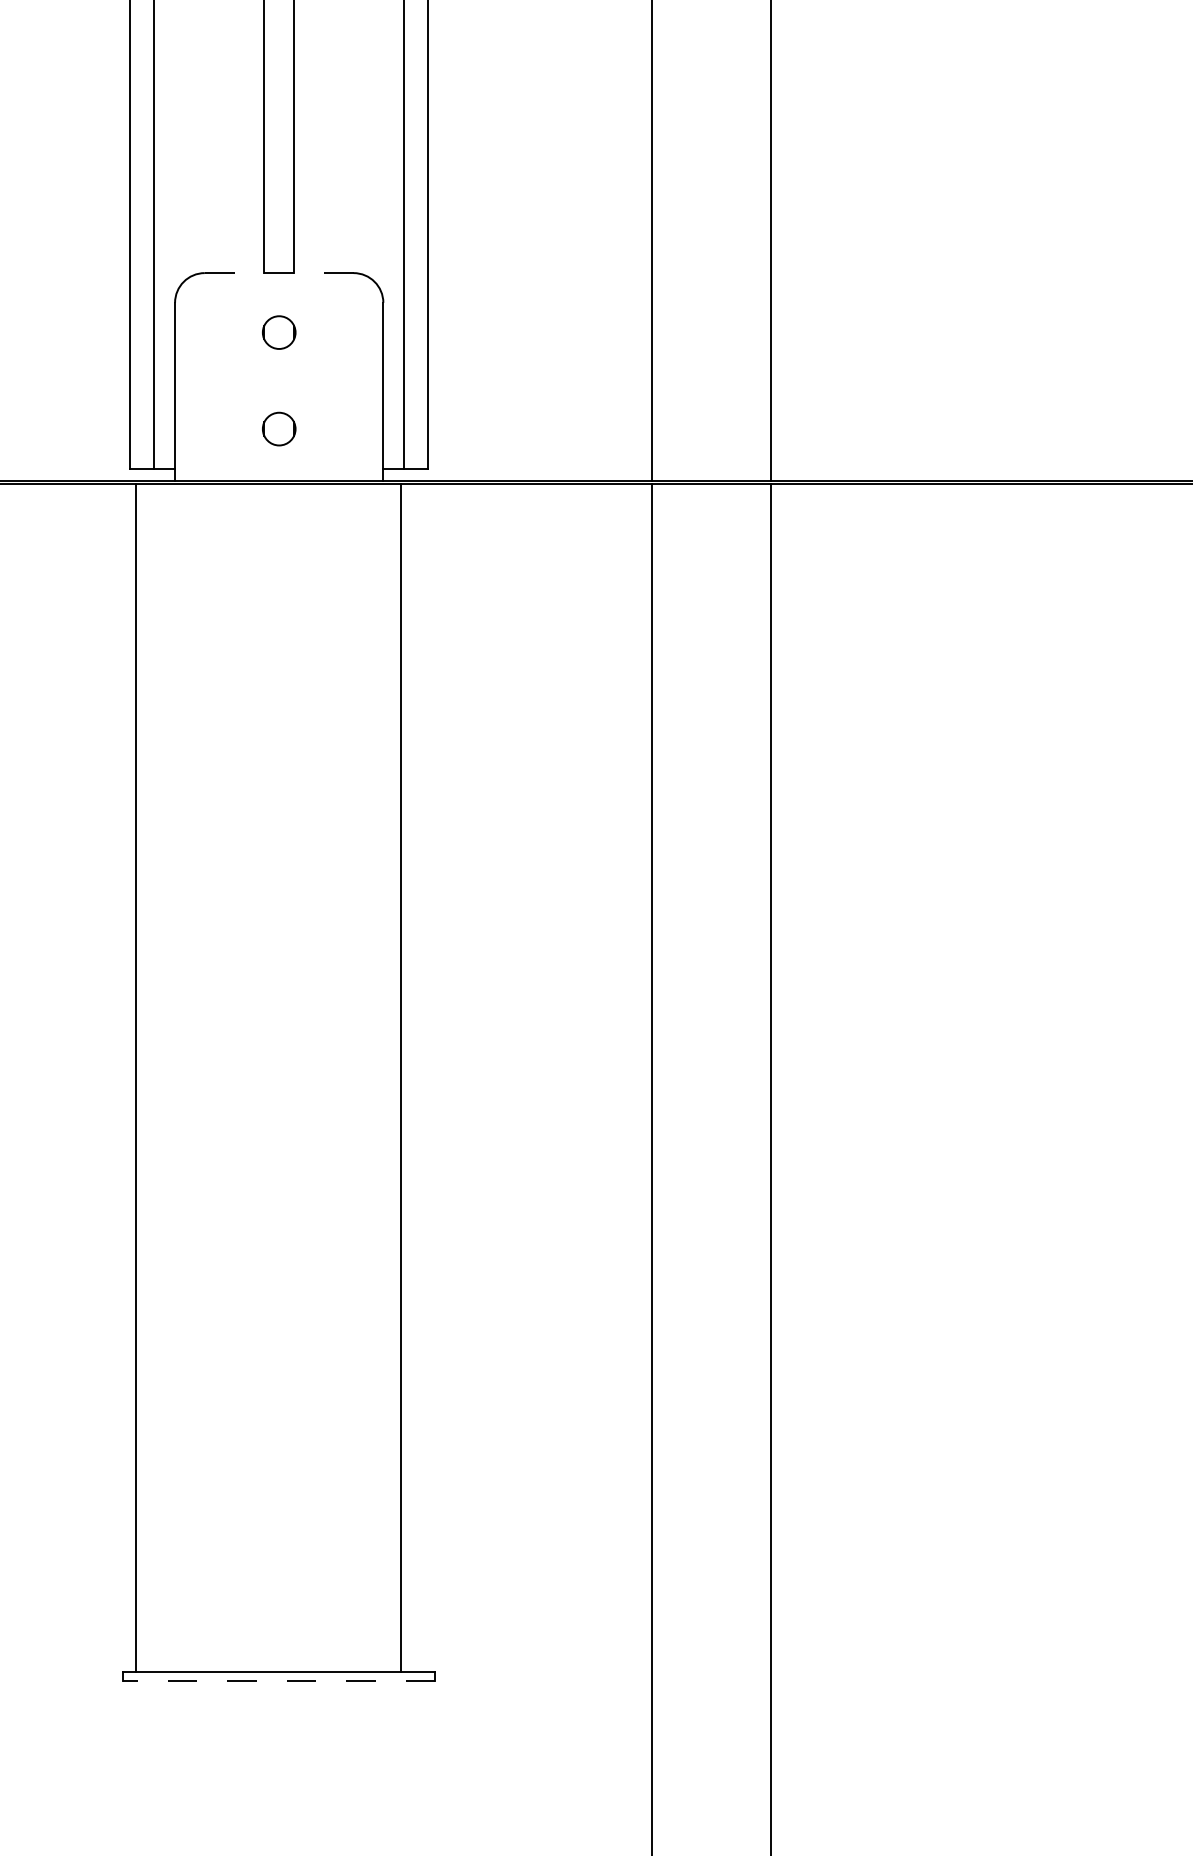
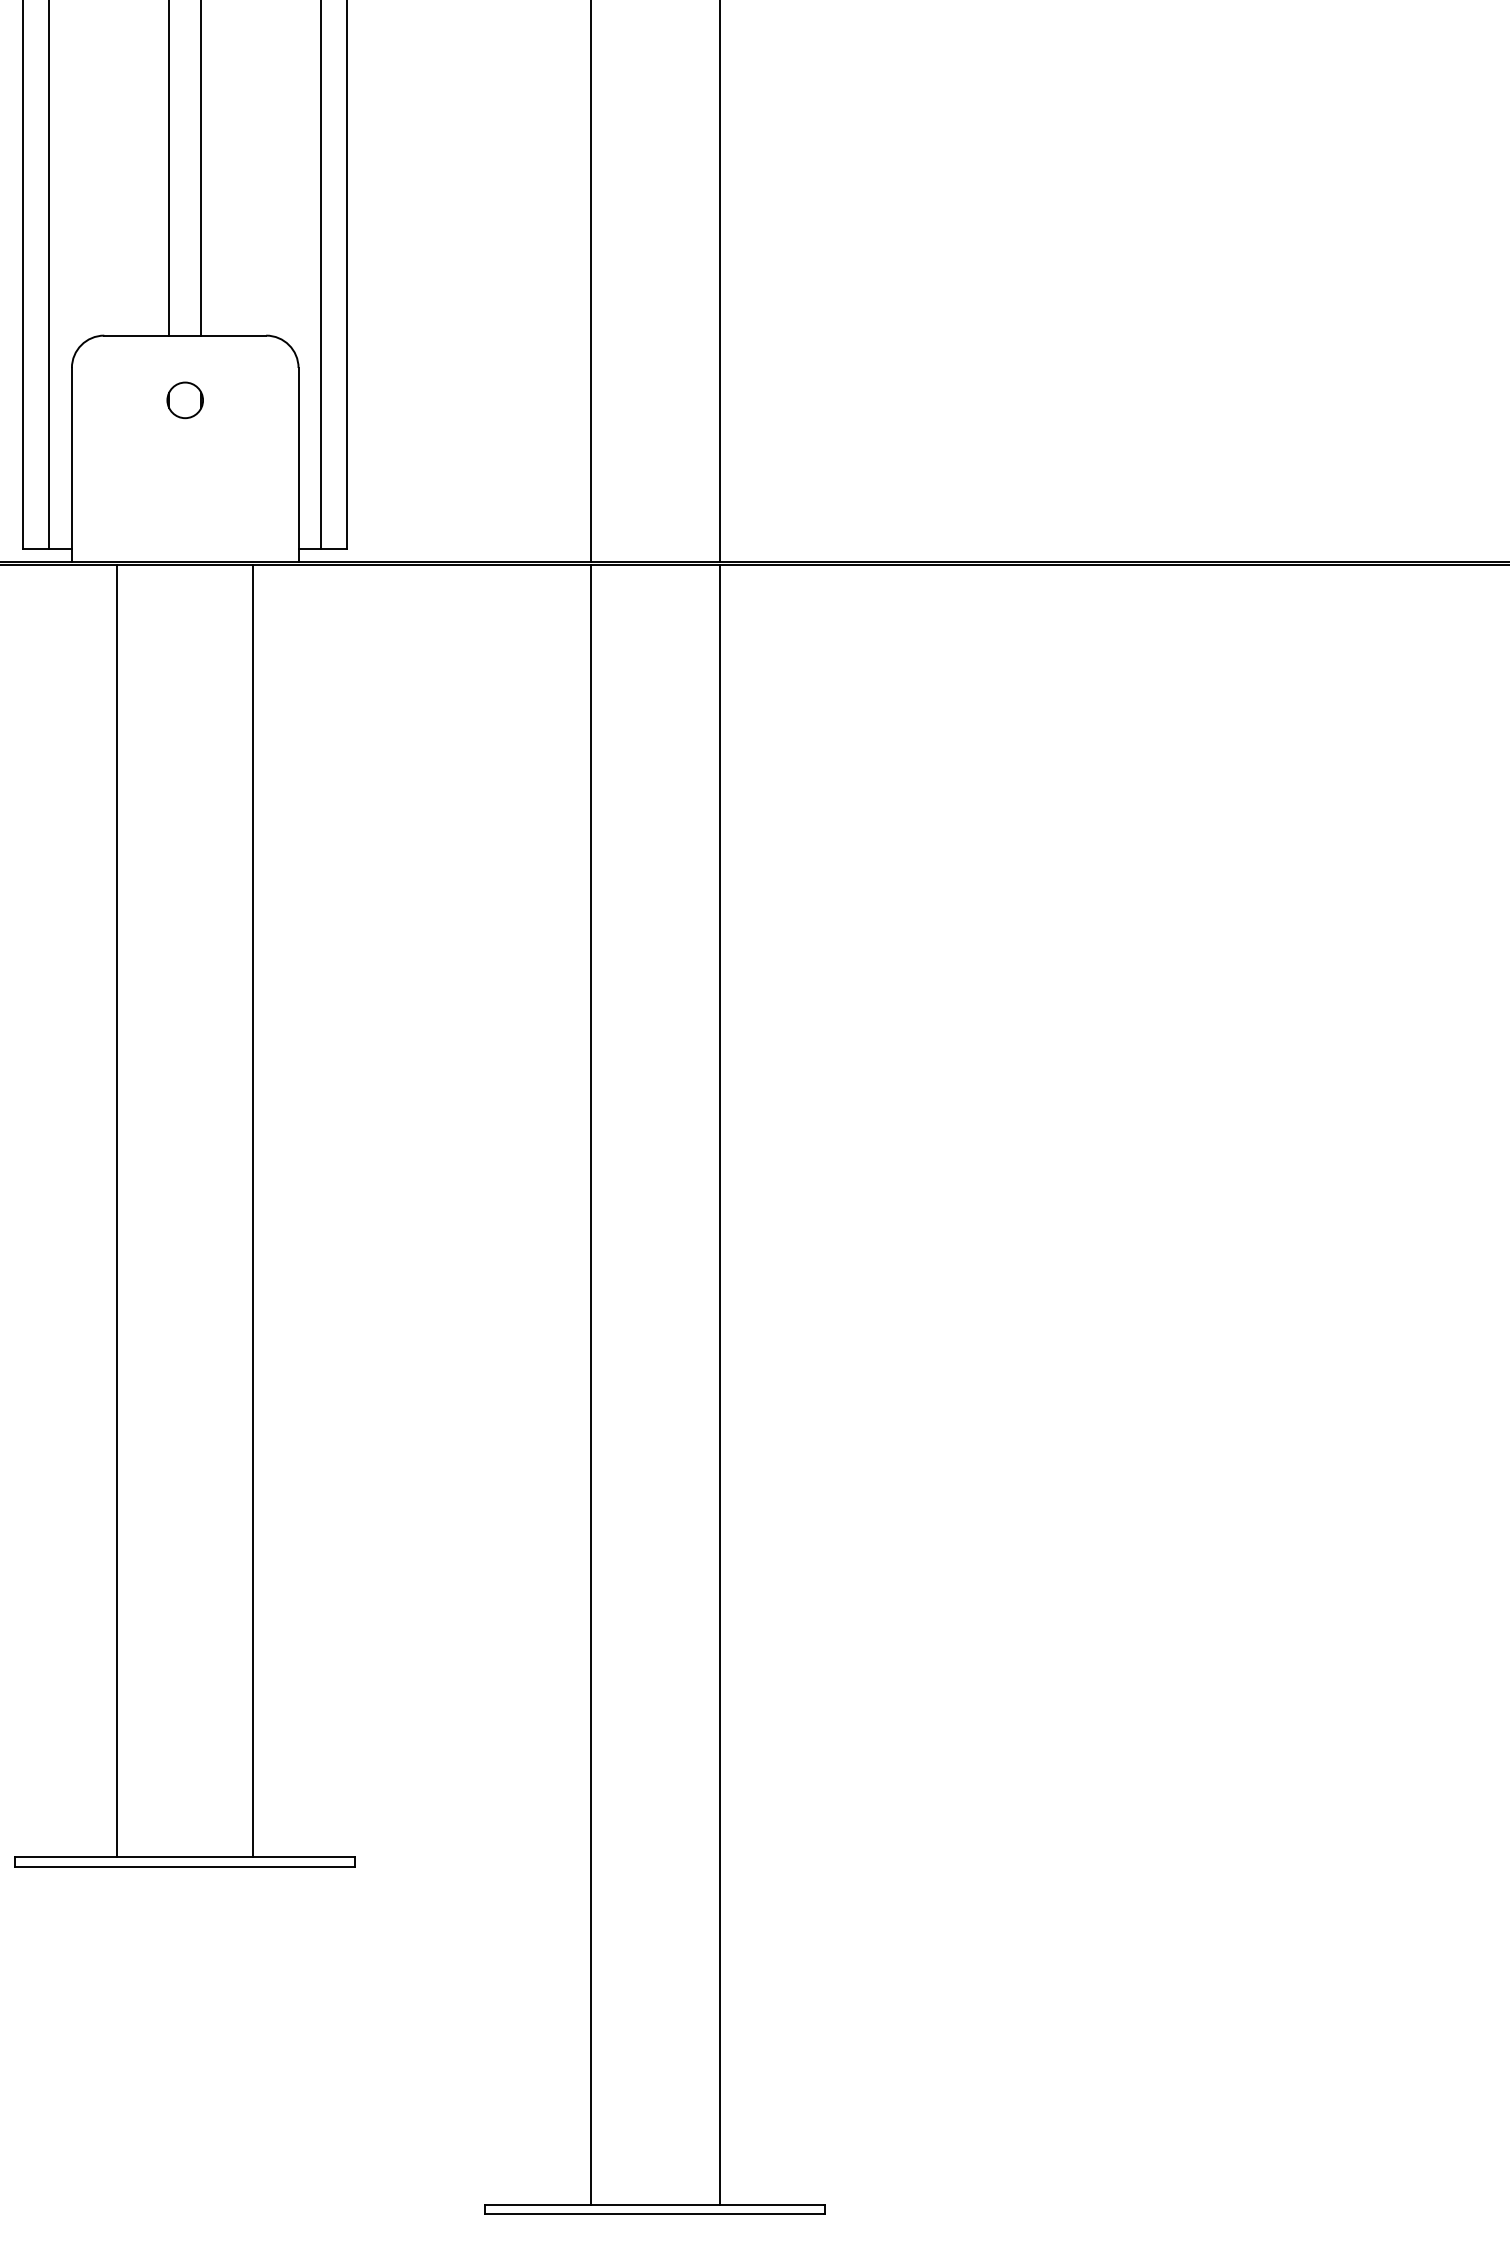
line: (279, 272) -> (185, 335), dashed -> solid
part: (278, 429) -> (184, 505), removed
line: (136, 1078) -> (117, 1211), moved
line: (400, 1078) -> (253, 1211), moved
line: (279, 1680) -> (185, 1866), dashed -> solid

